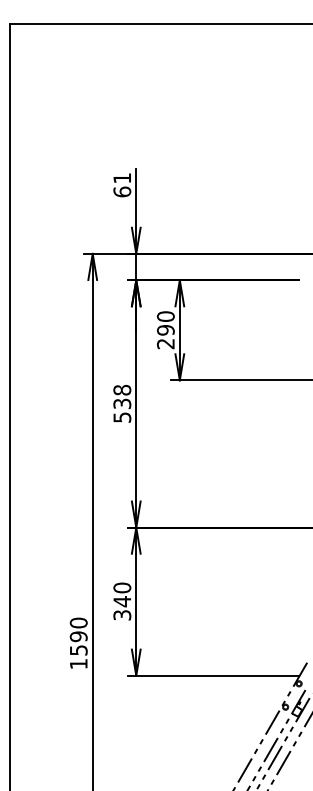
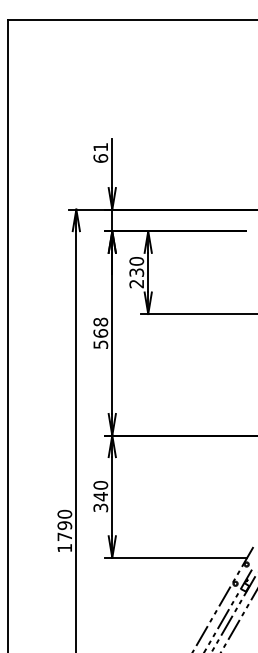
text: (165, 330) -> (136, 272), 290 -> 230
text: (121, 403) -> (100, 333), 538 -> 568
text: (78, 649) -> (64, 536), 1590 -> 1790

